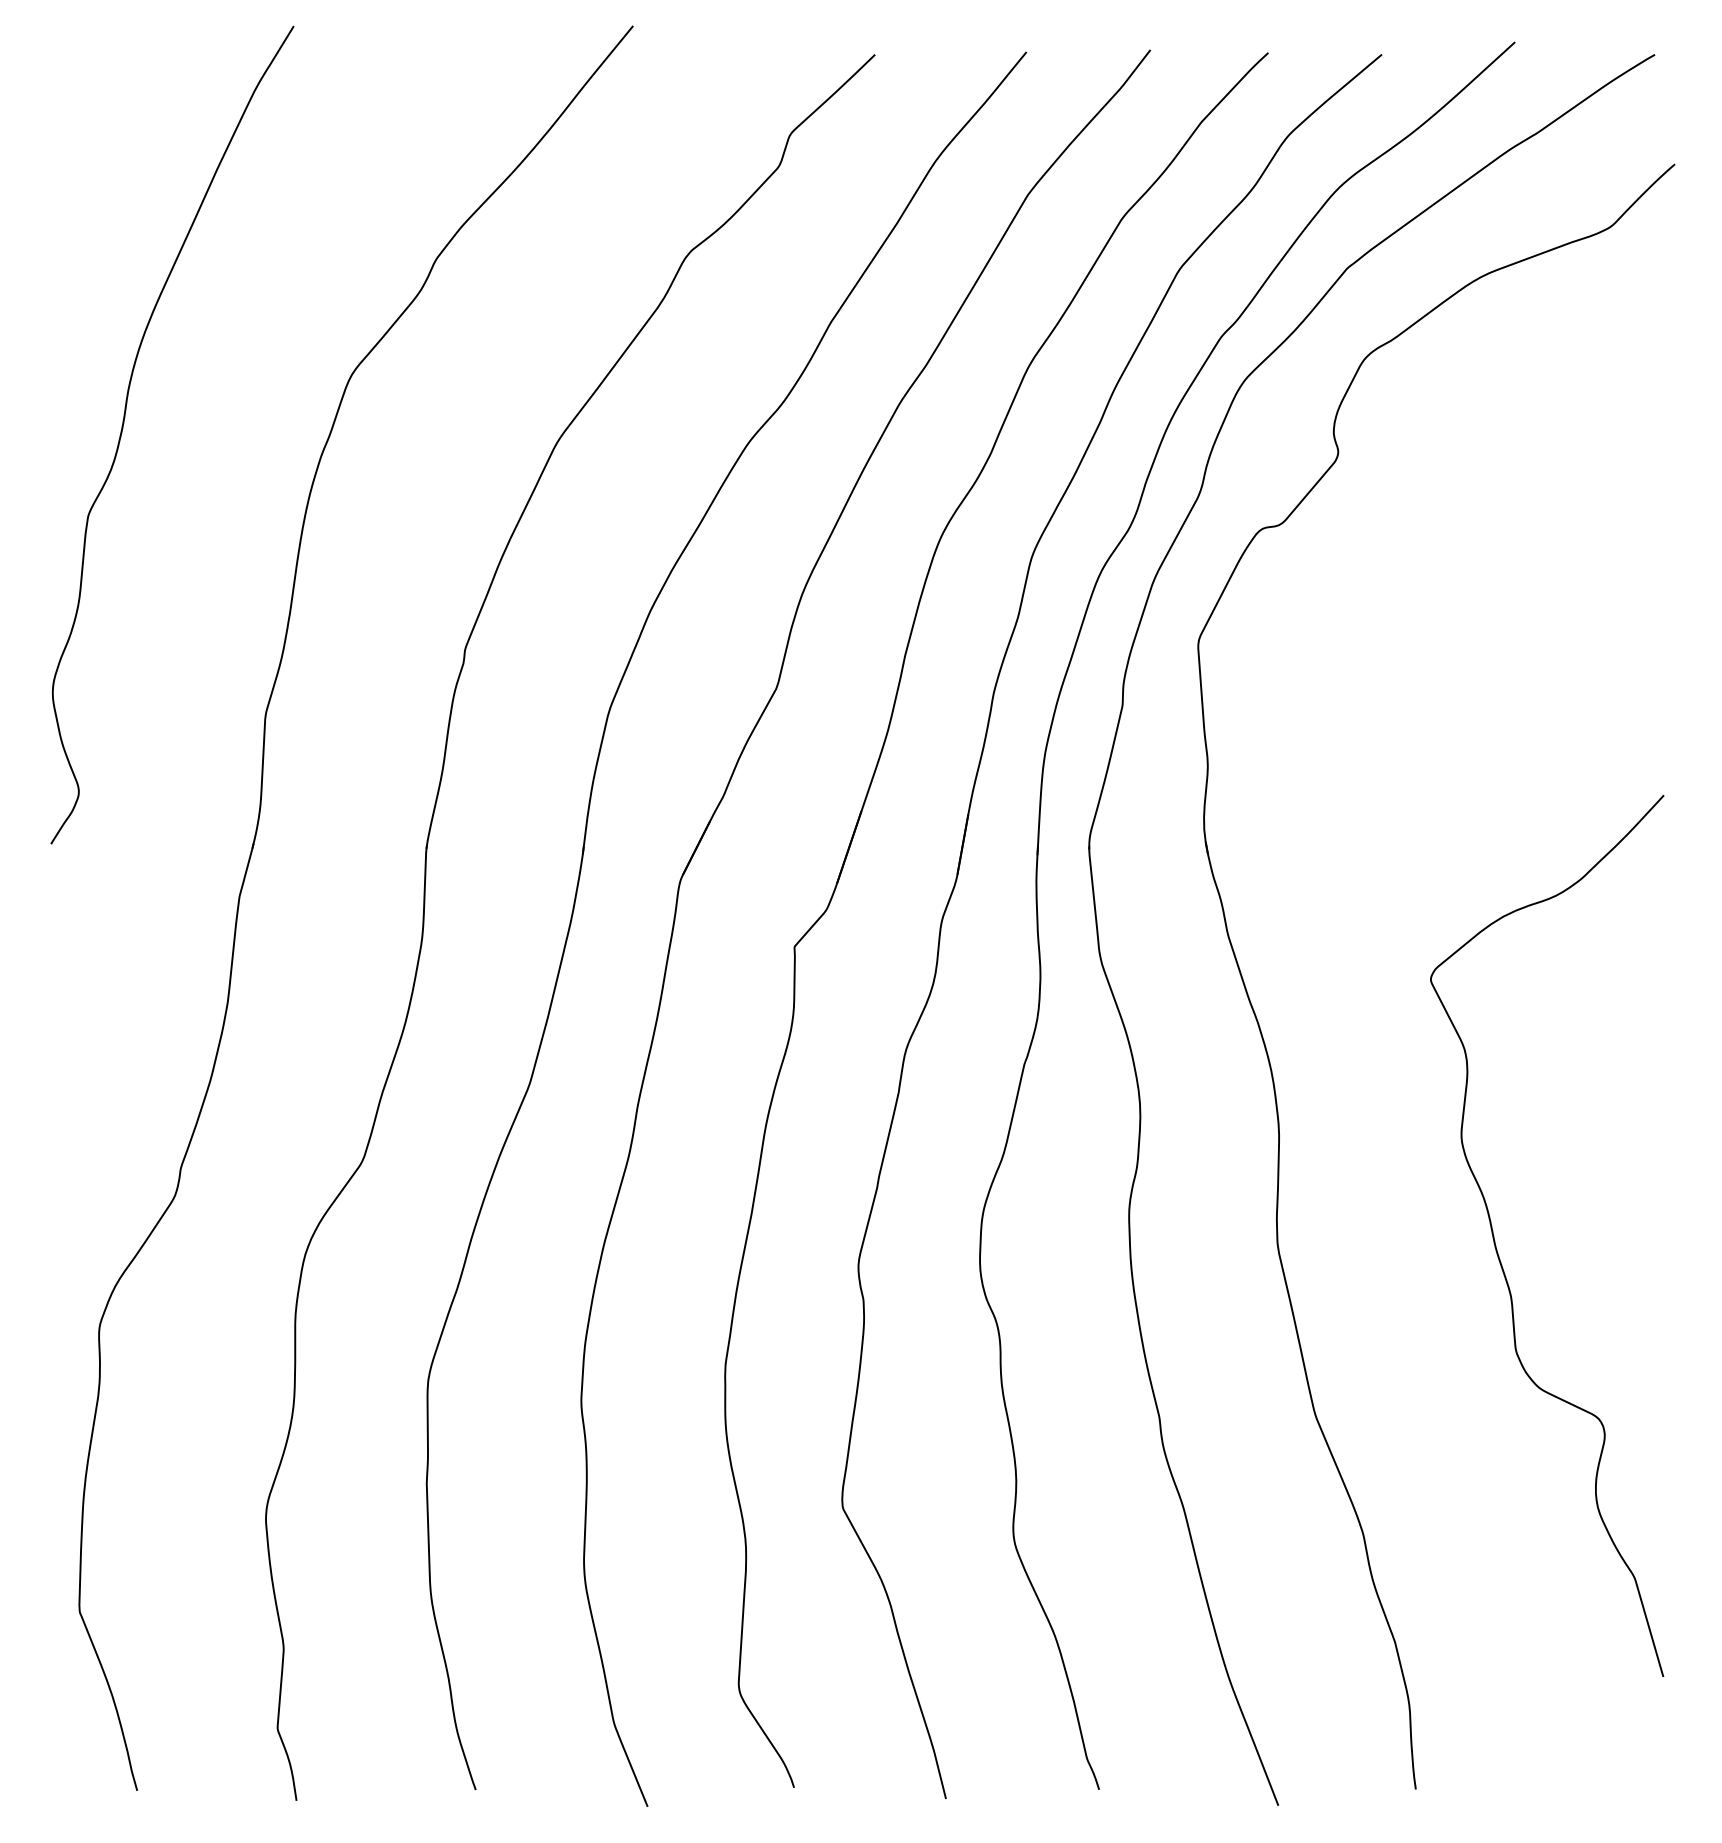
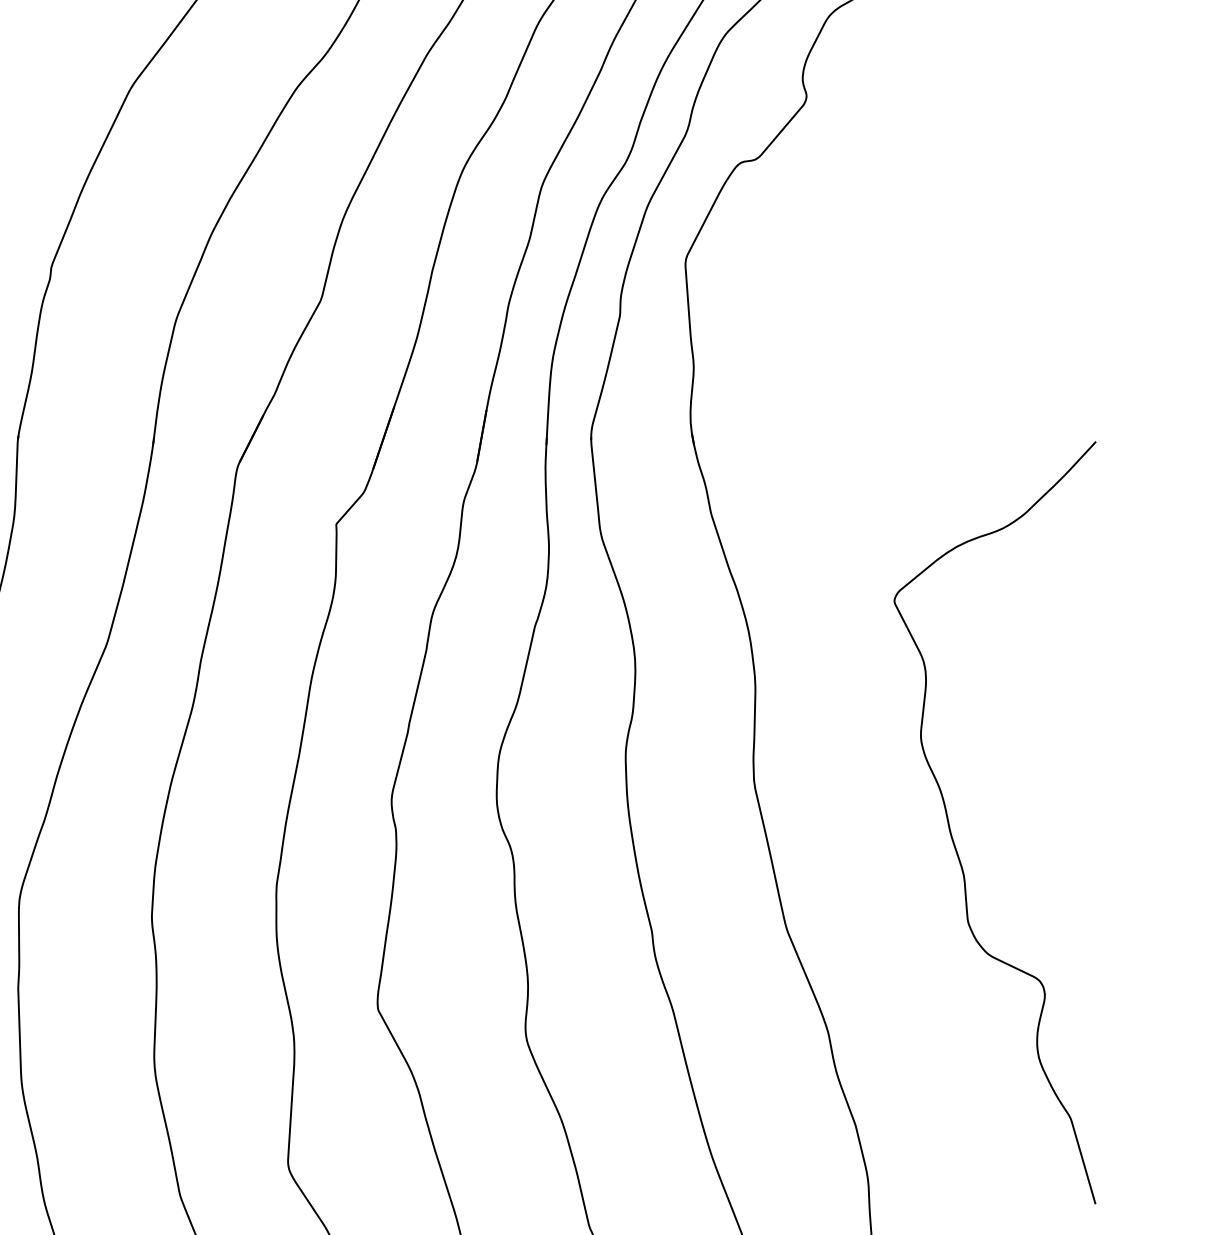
curve: (1498, 1252) -> (952, 837), moved

